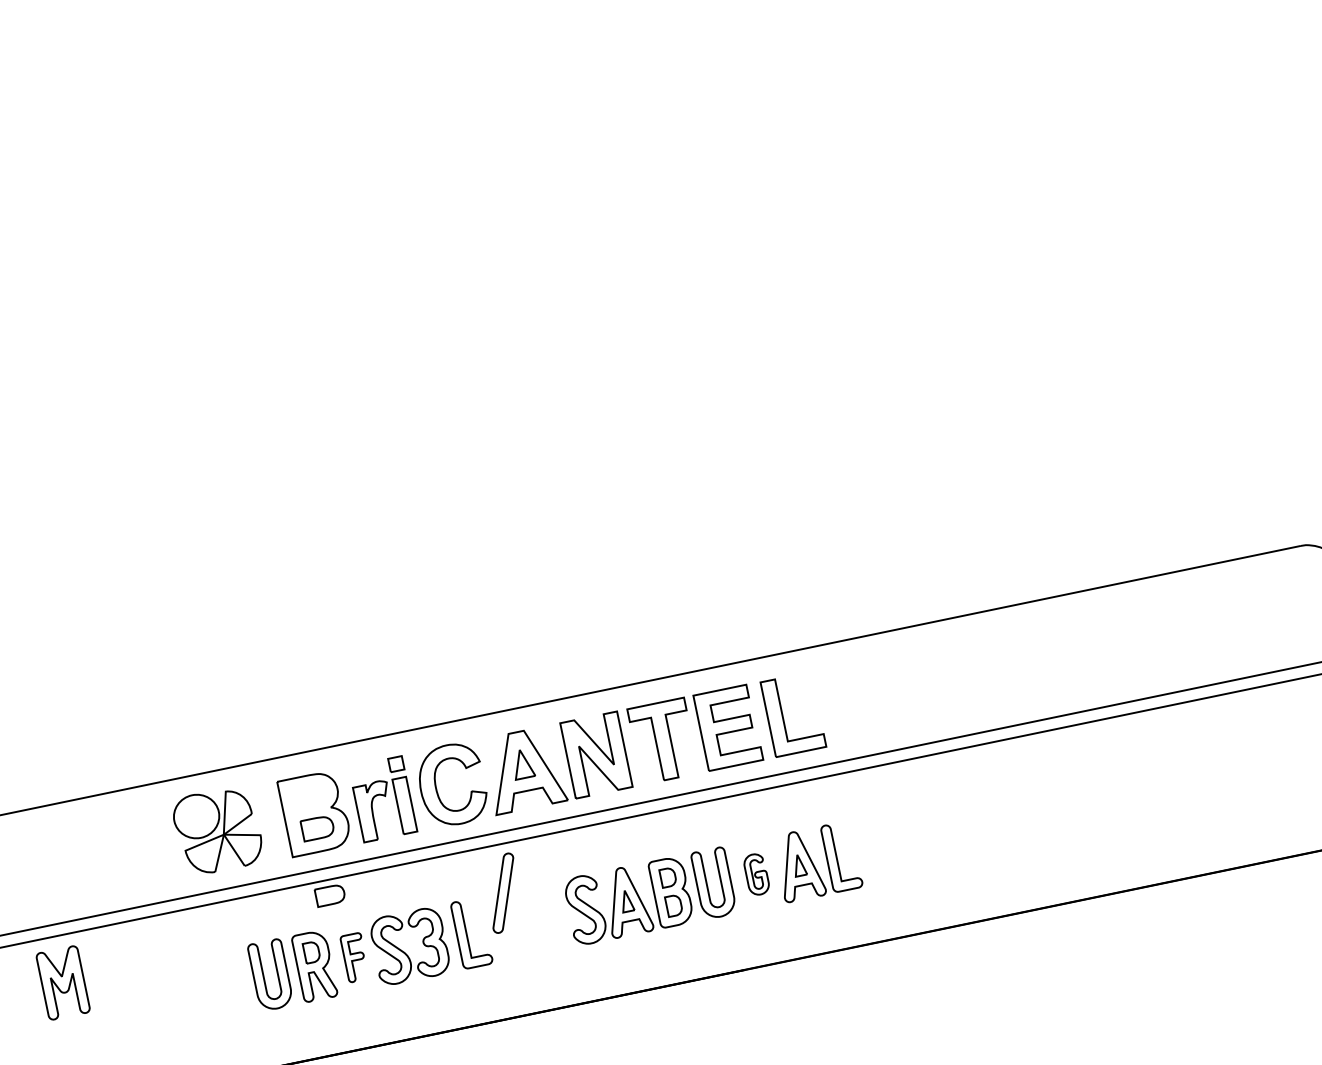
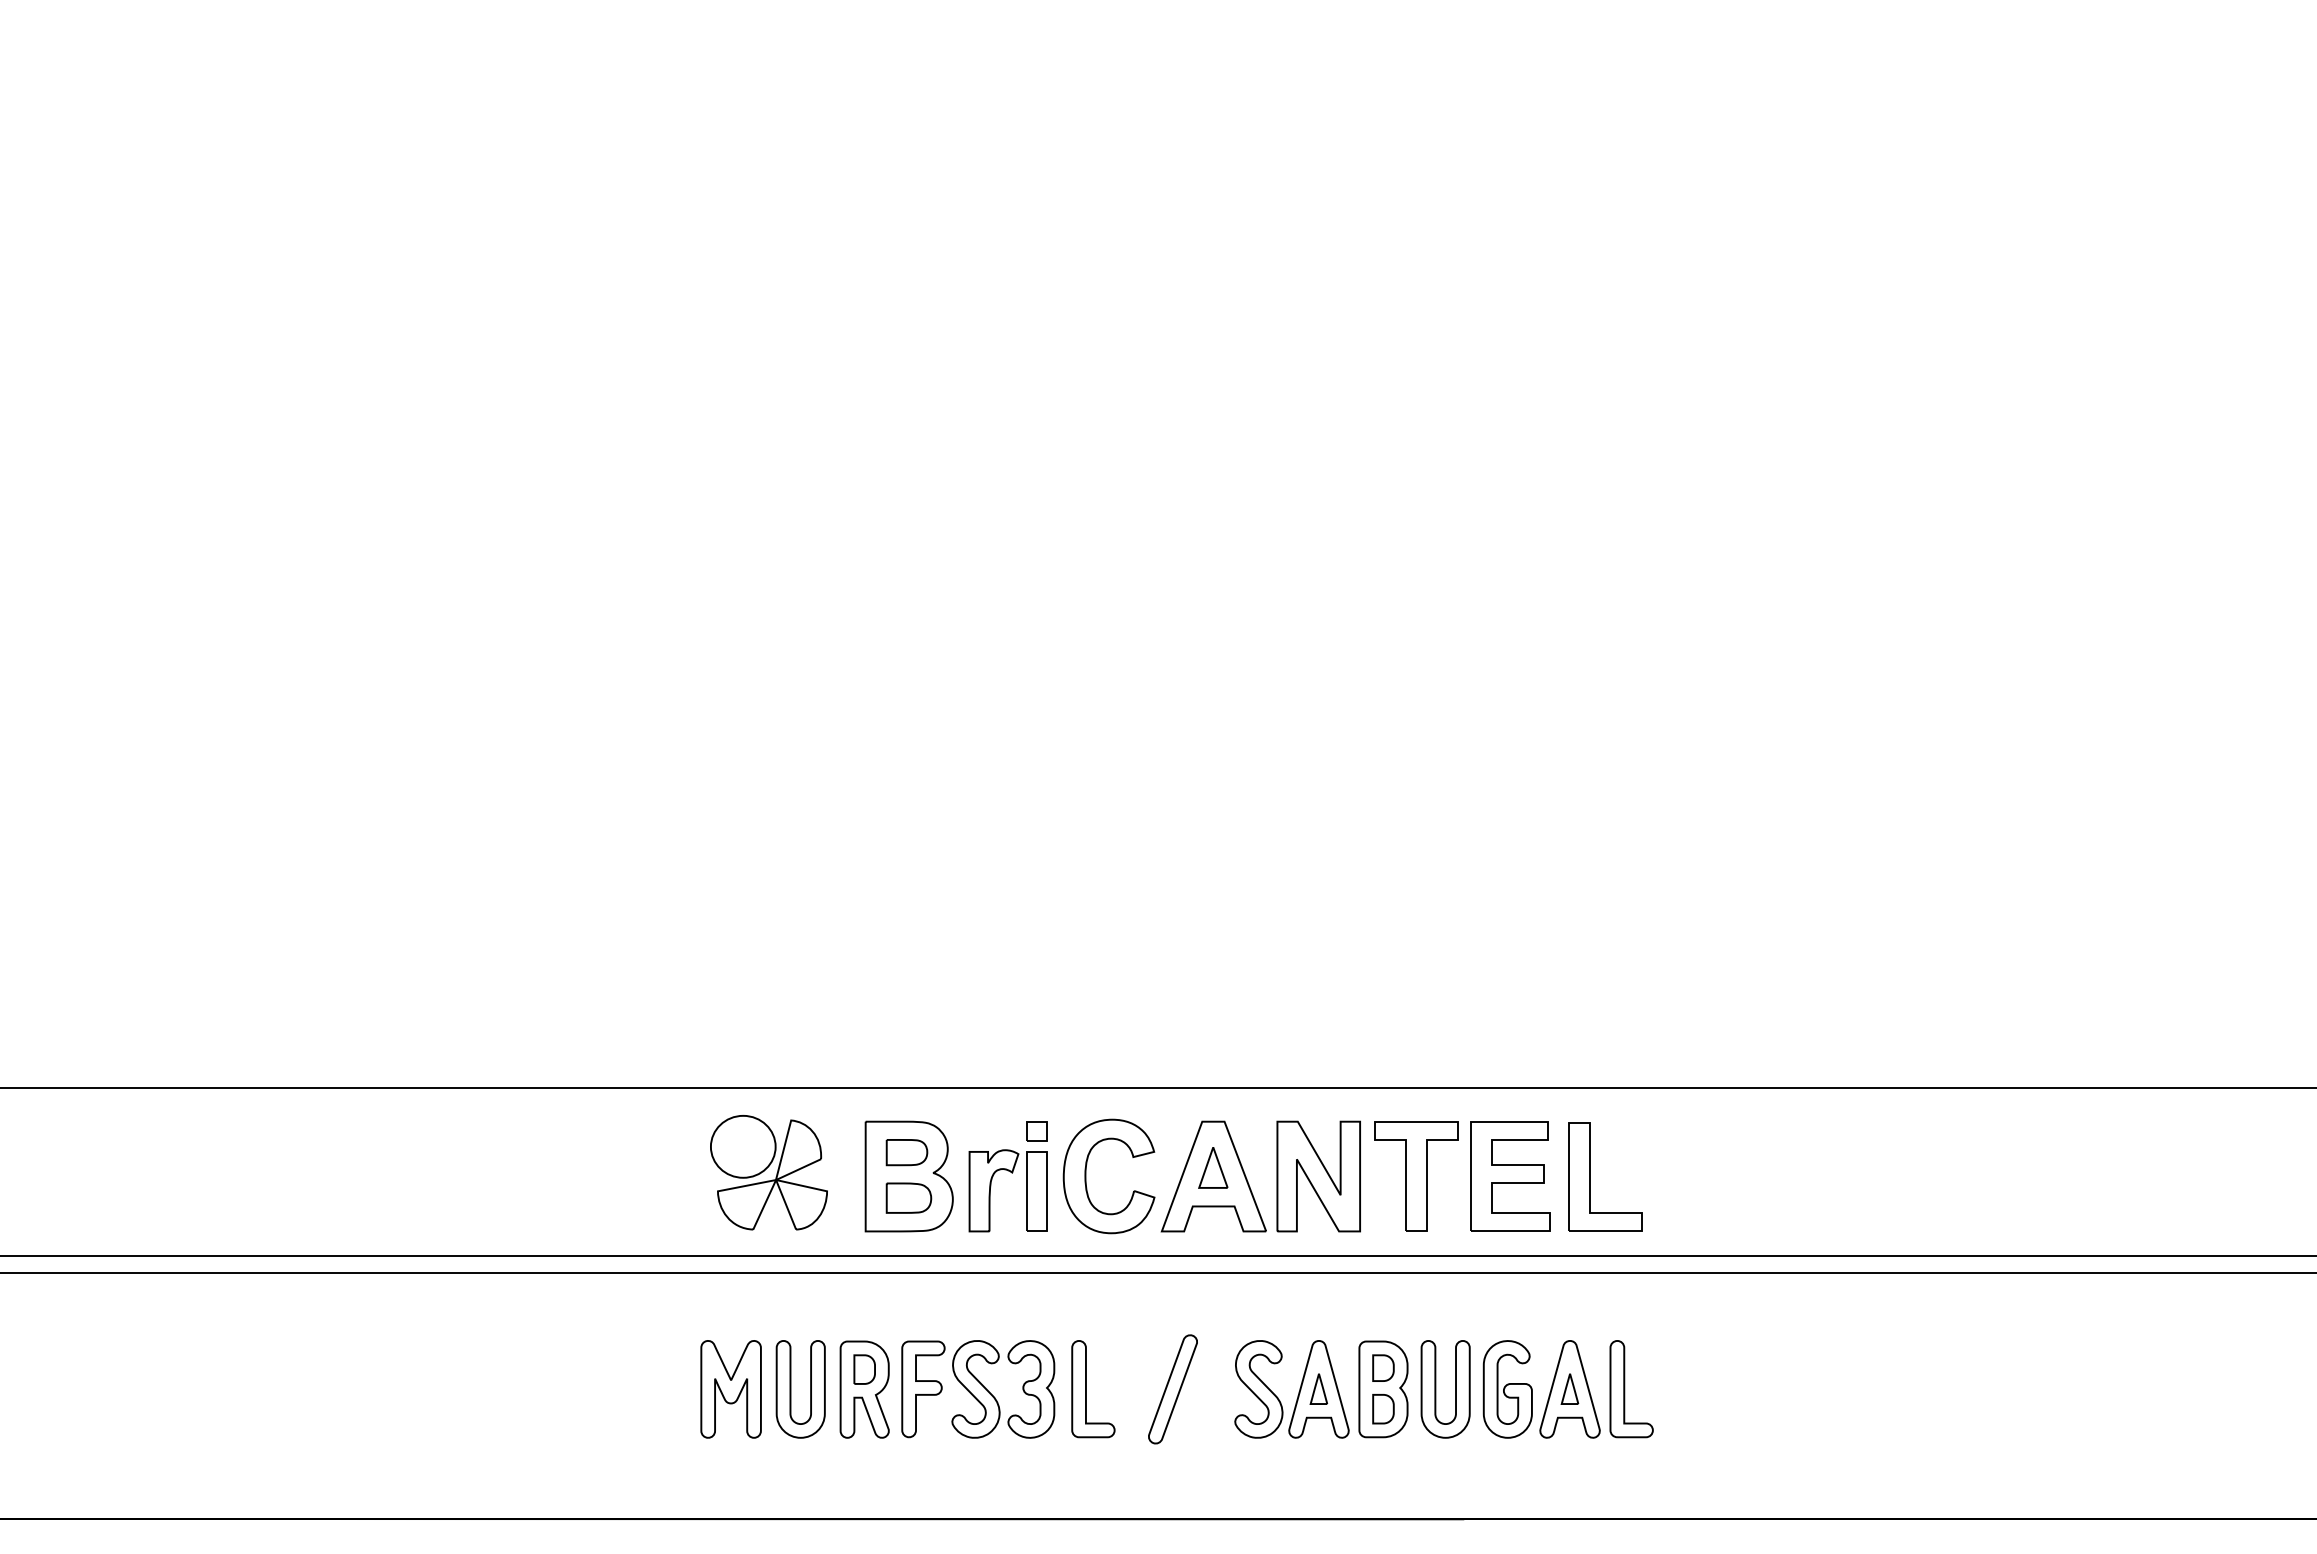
part: (756, 874) -> (1507, 1389), size x1.67
part: (503, 893) -> (1172, 1389), moved
part: (329, 895) -> (906, 1152), moved
part: (355, 957) -> (923, 1389), size x1.43
part: (62, 983) -> (730, 1389), moved

